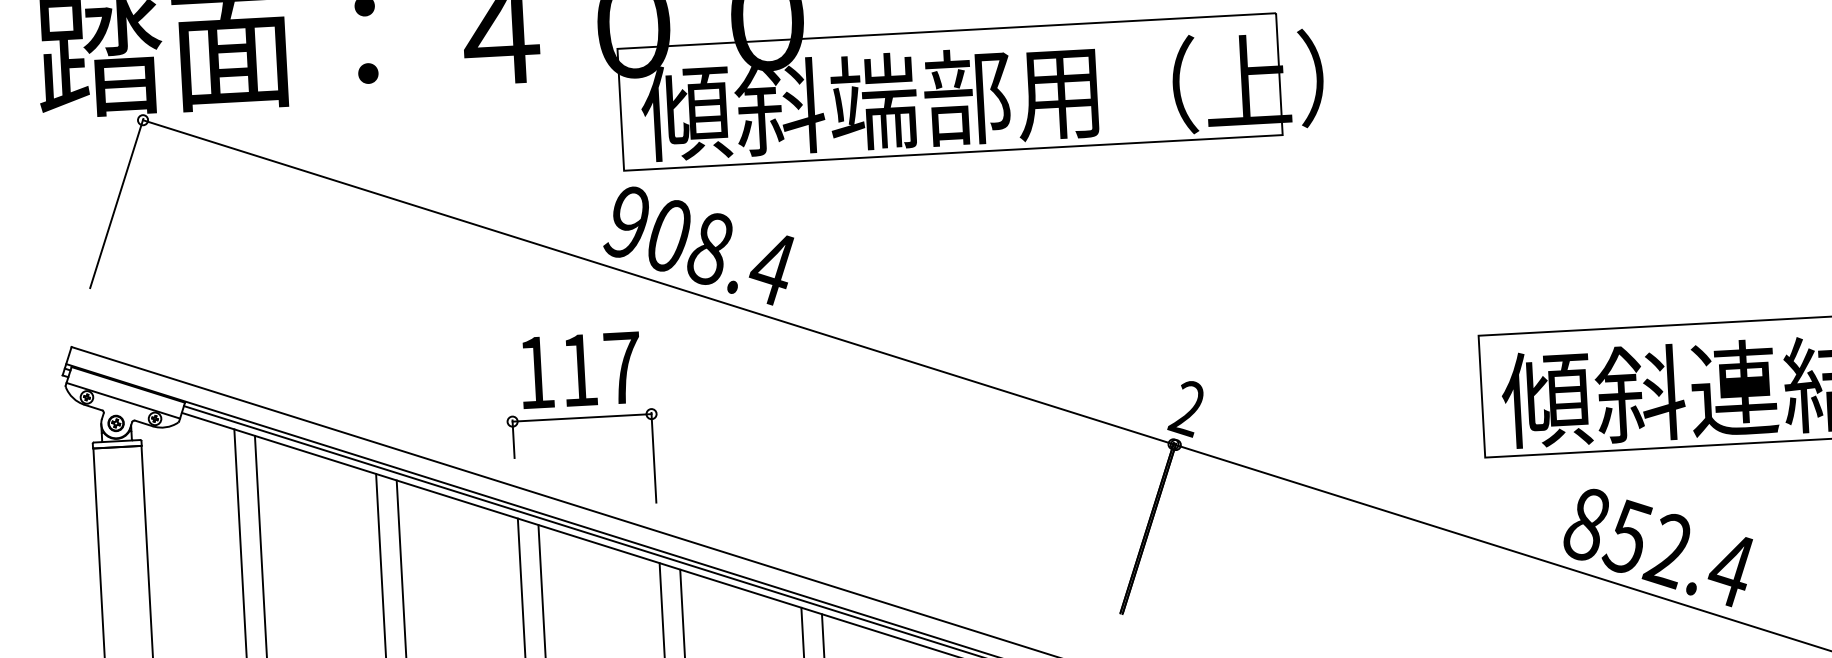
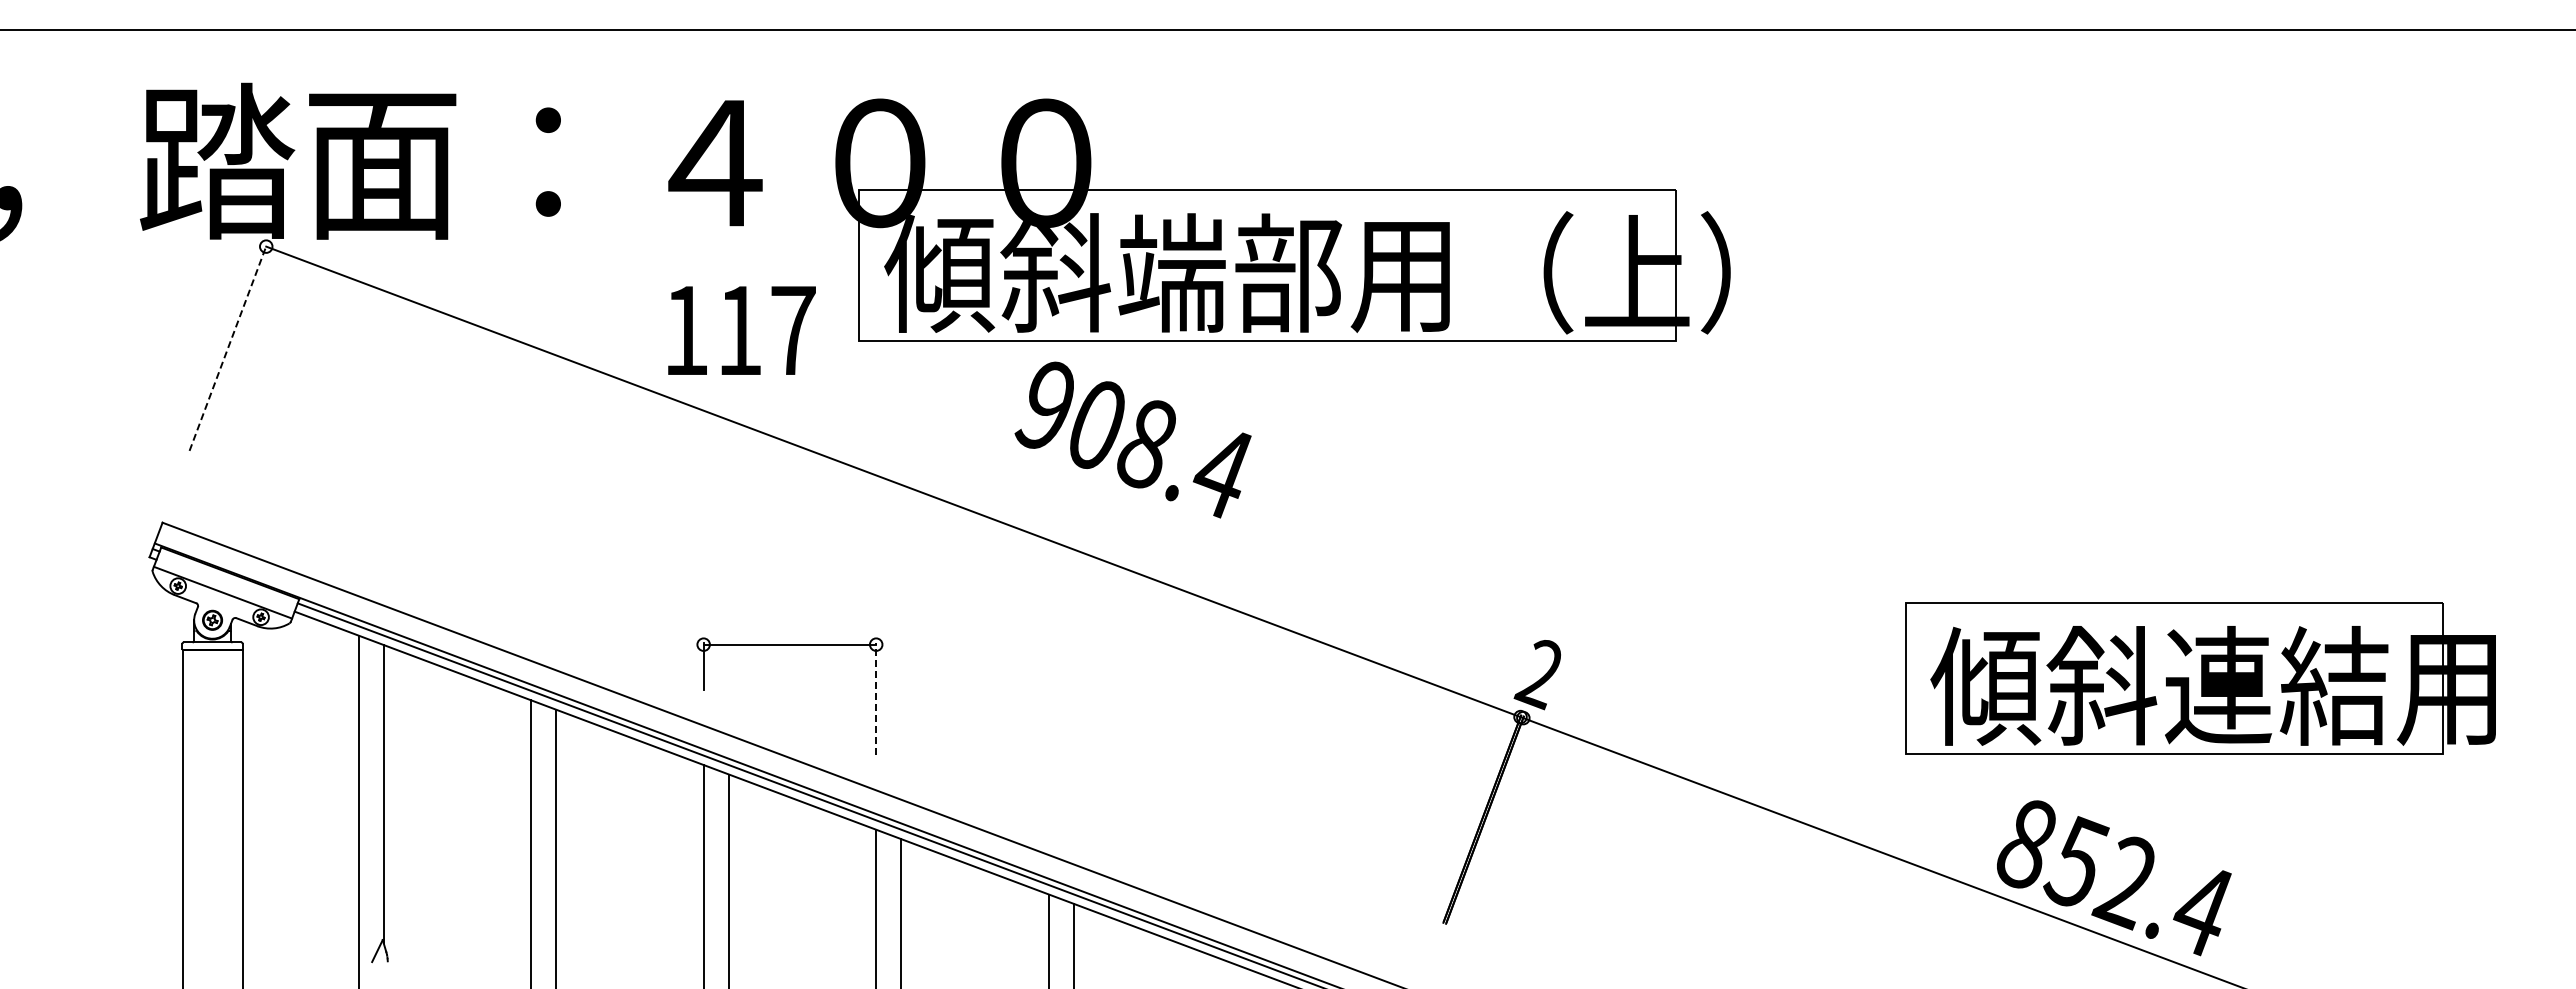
line: (117, 203) -> (228, 348), solid -> dashed
text: (698, 245) -> (1132, 439), moved
text: (580, 370) -> (741, 330), moved
line: (654, 457) -> (876, 698), solid -> dashed

